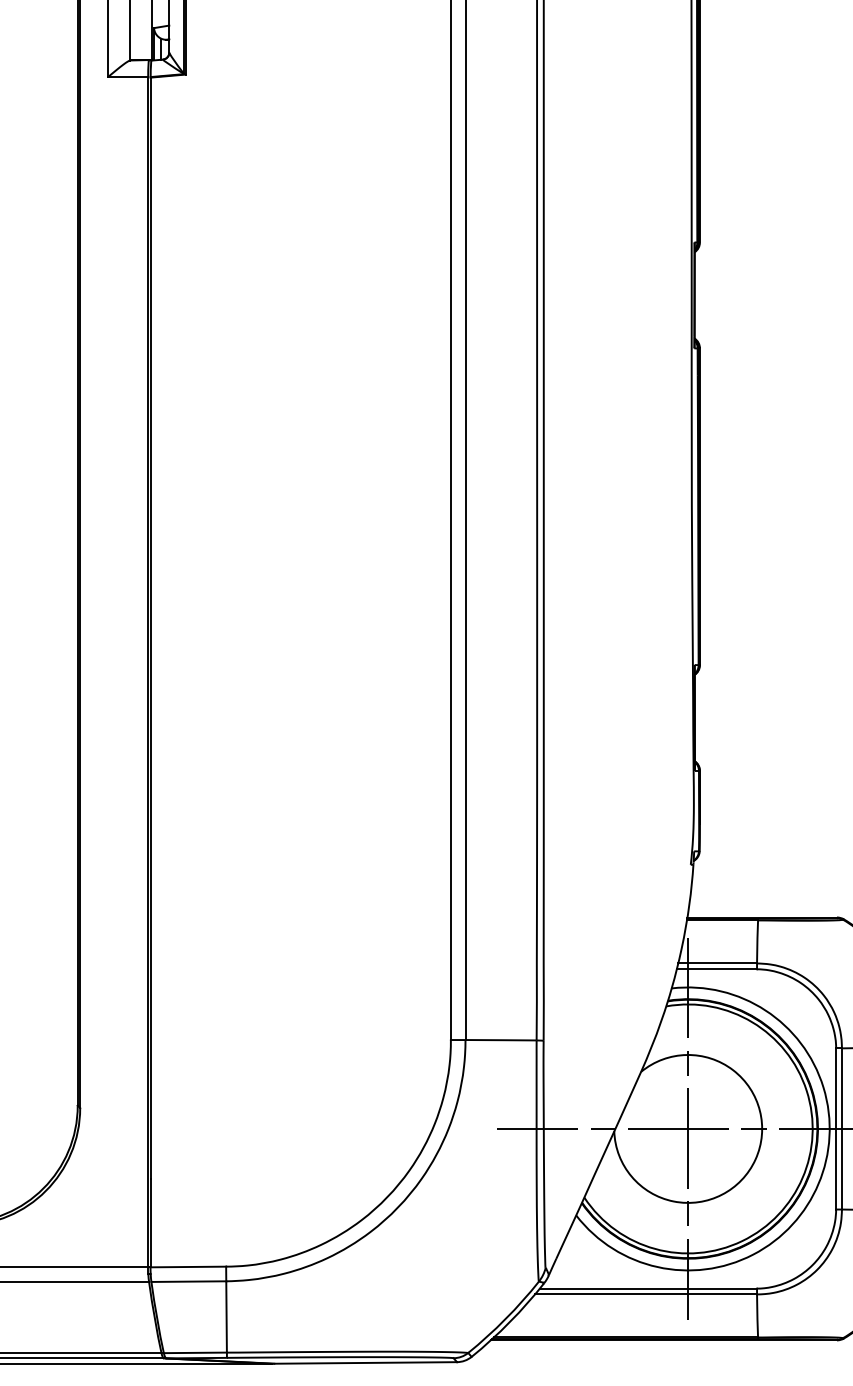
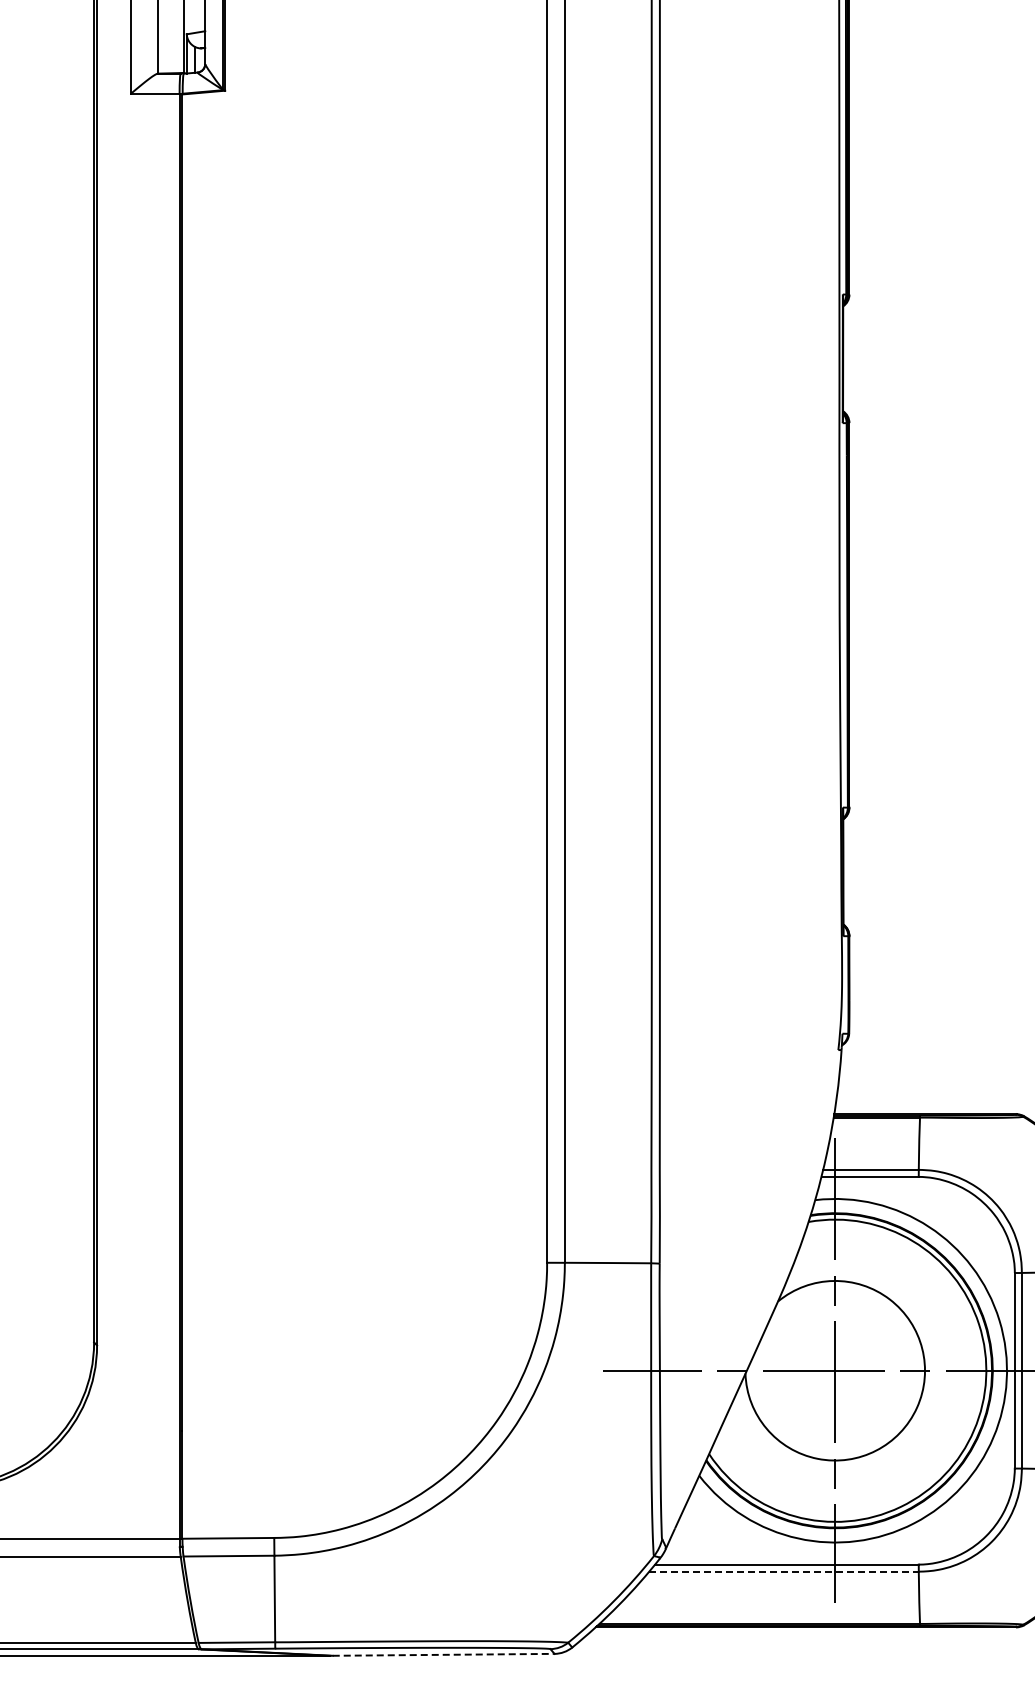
line: (646, 1294) -> (784, 1571), solid -> dashed
line: (365, 1362) -> (443, 1654), solid -> dashed

